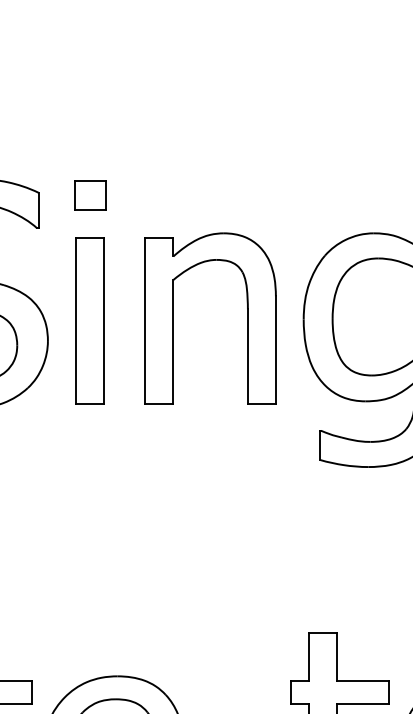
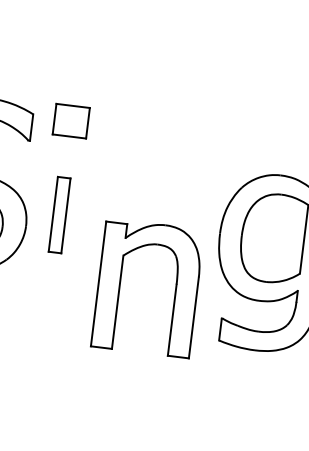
part: (90, 195) -> (71, 120), size x1.4
part: (173, 318) -> (119, 284), moved
part: (89, 320) -> (59, 214), size x0.6

